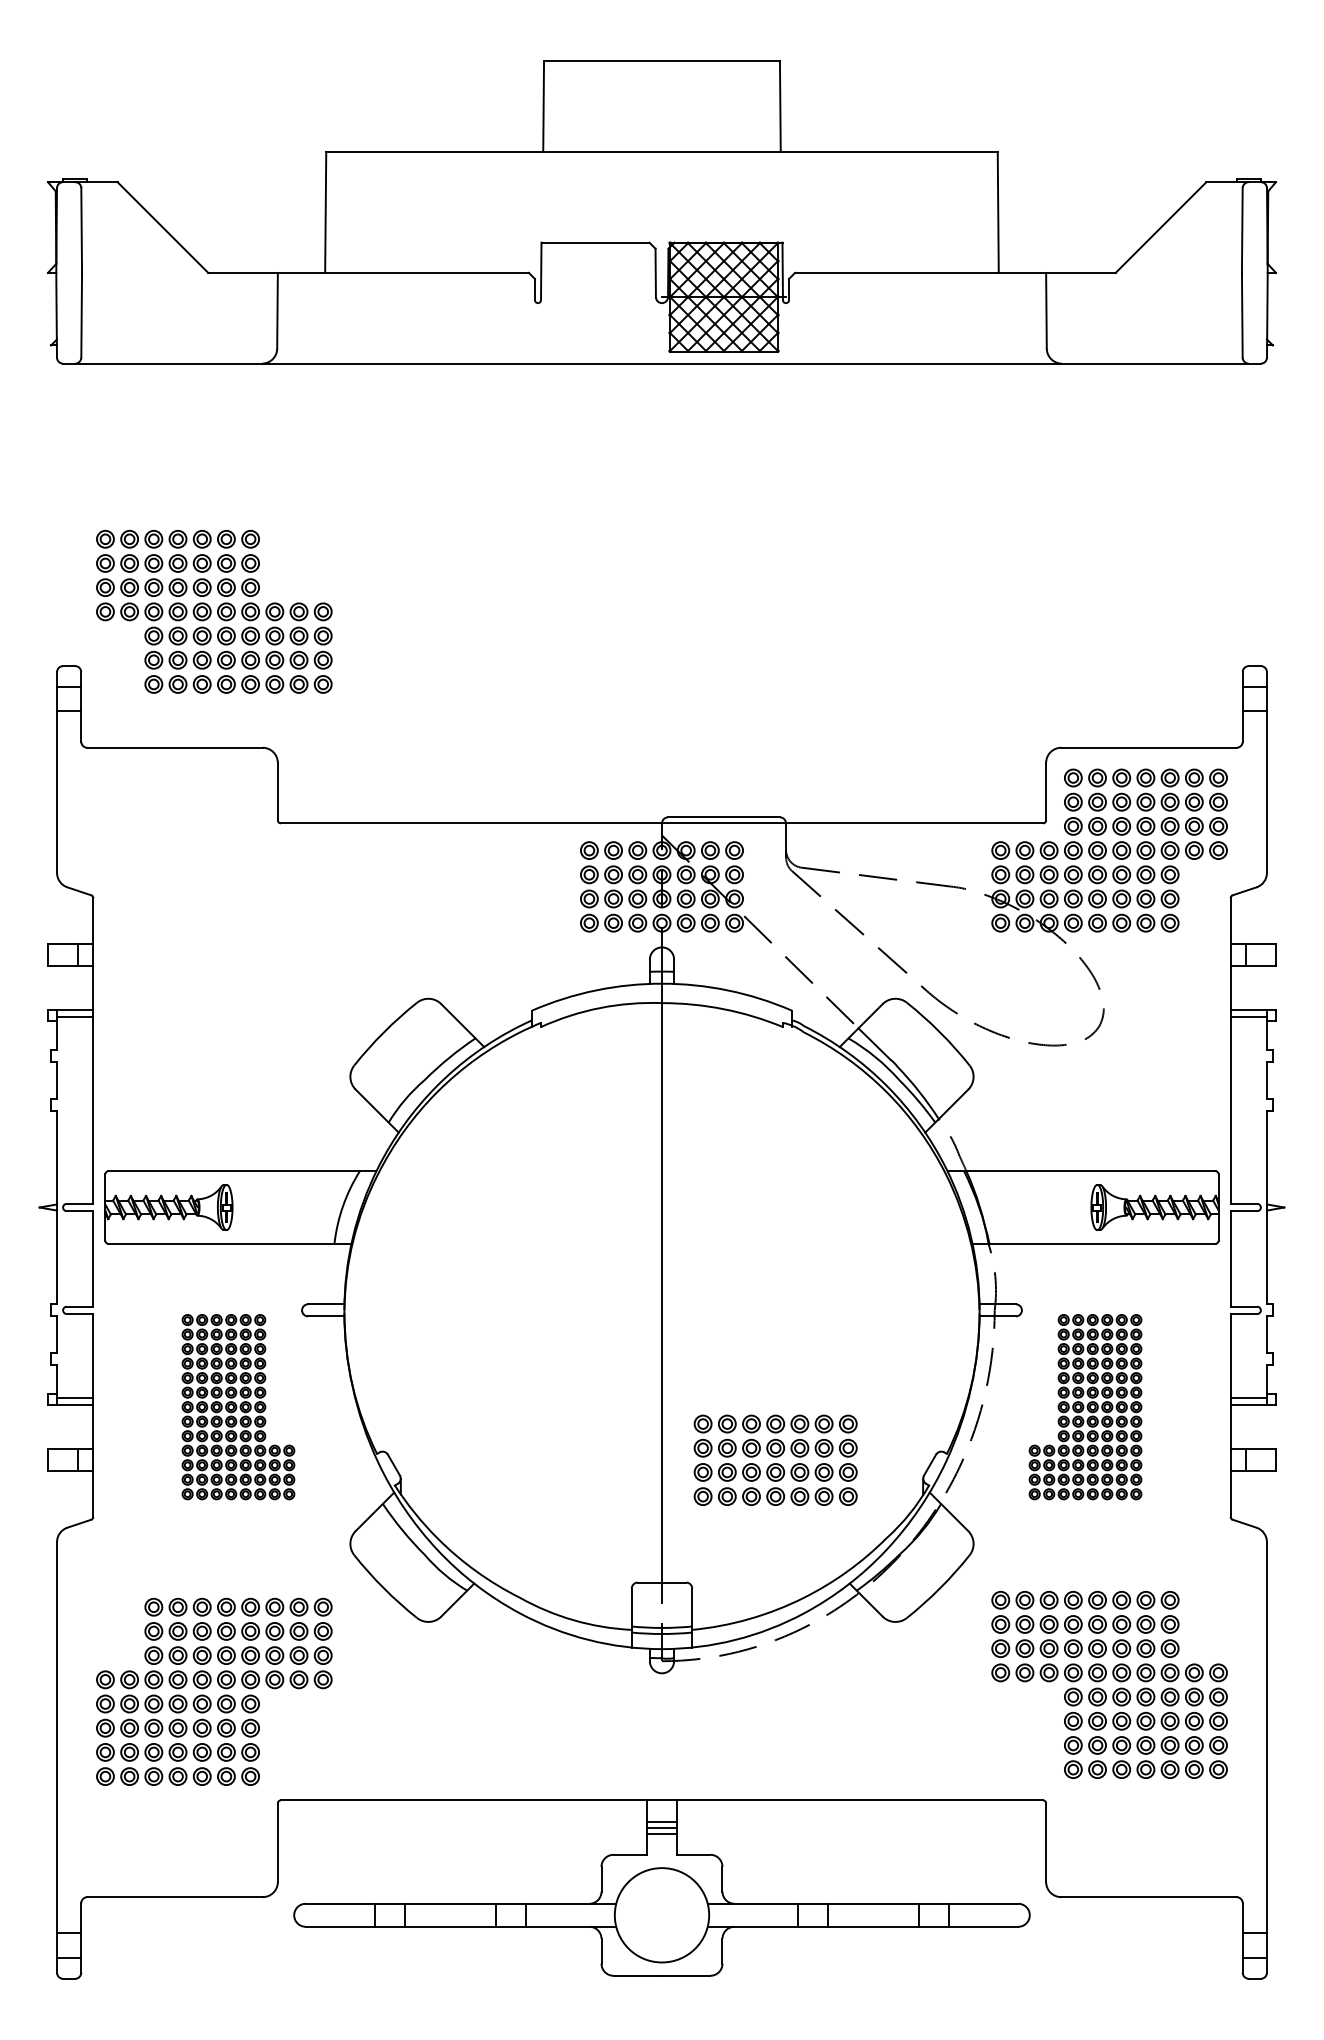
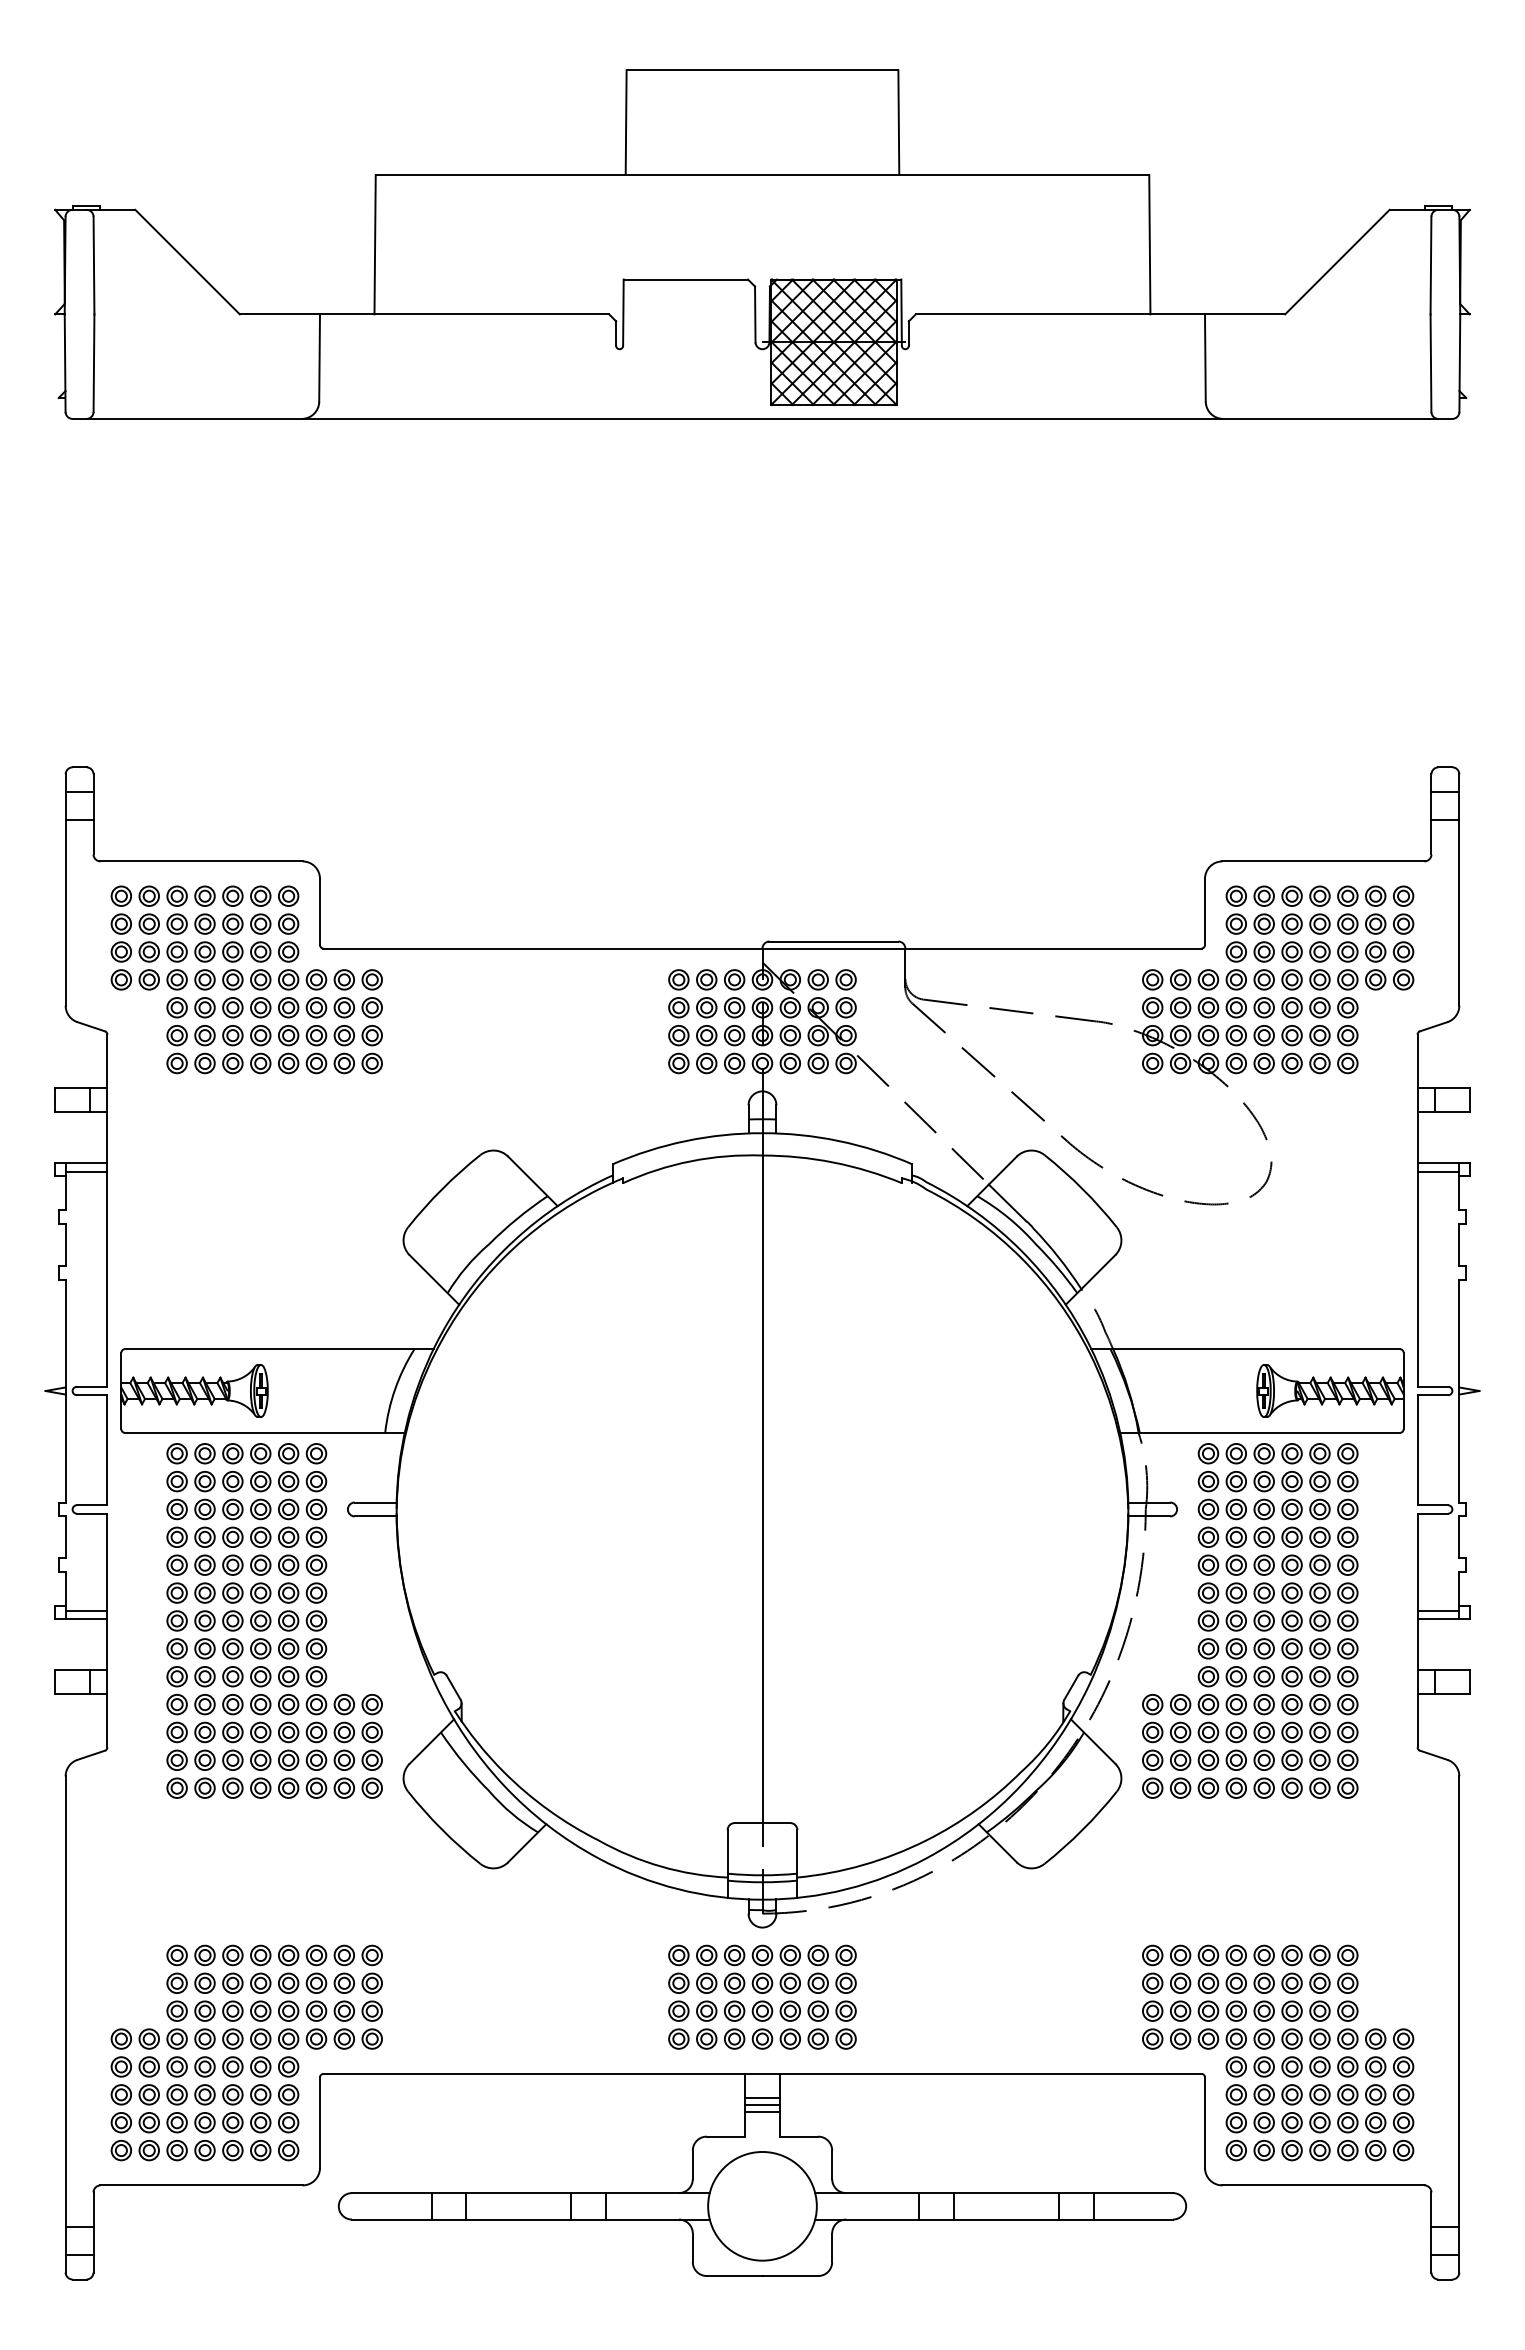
part: (214, 611) -> (246, 979), moved
part: (238, 1406) -> (274, 1620), size x1.67
part: (1085, 1406) -> (1250, 1620), size x1.67
part: (775, 1459) -> (762, 1996), moved
part: (1115, 1679) -> (1284, 2046), moved
part: (208, 1686) -> (240, 2046), moved

